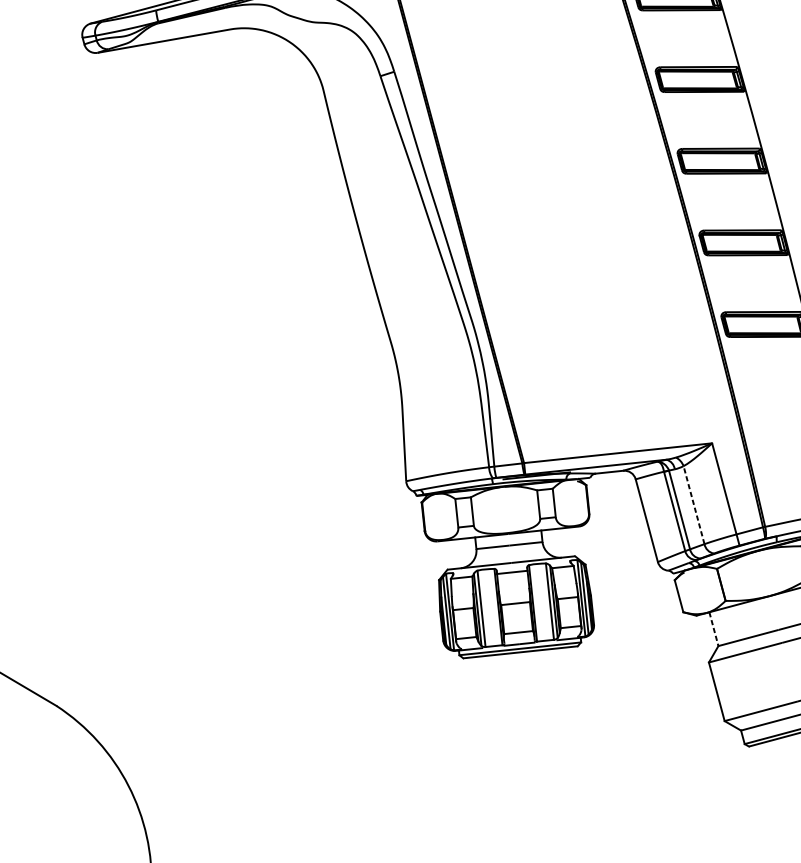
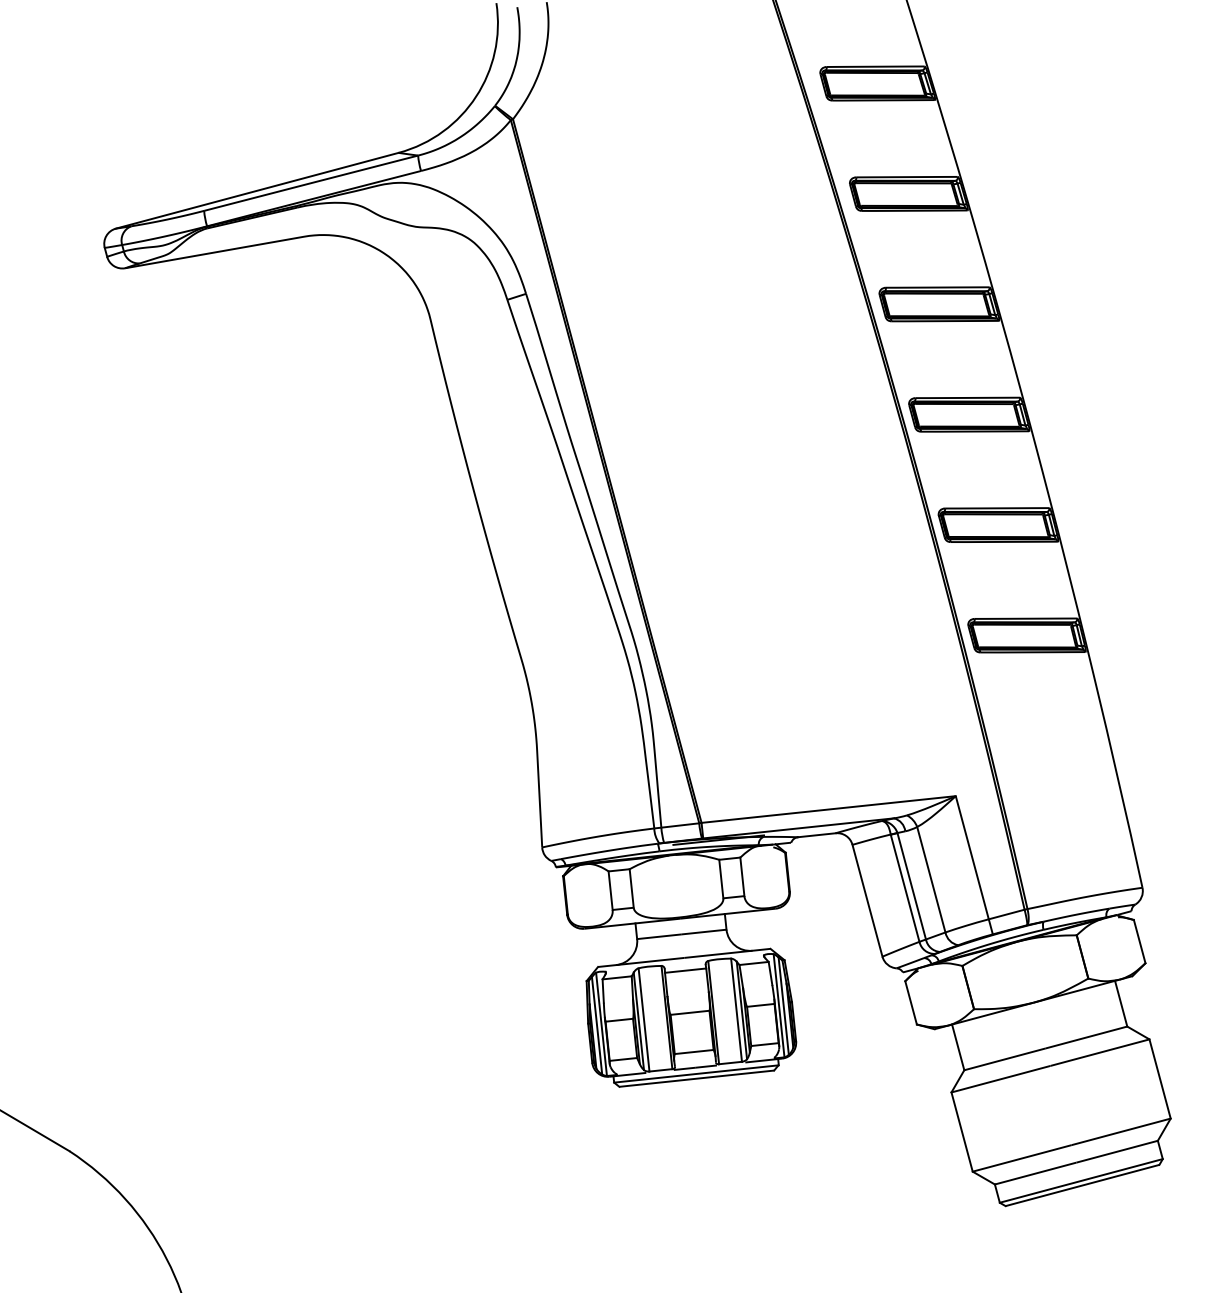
line: (694, 504) -> (931, 879), dashed -> solid
line: (714, 629) -> (958, 1047), dashed -> solid

